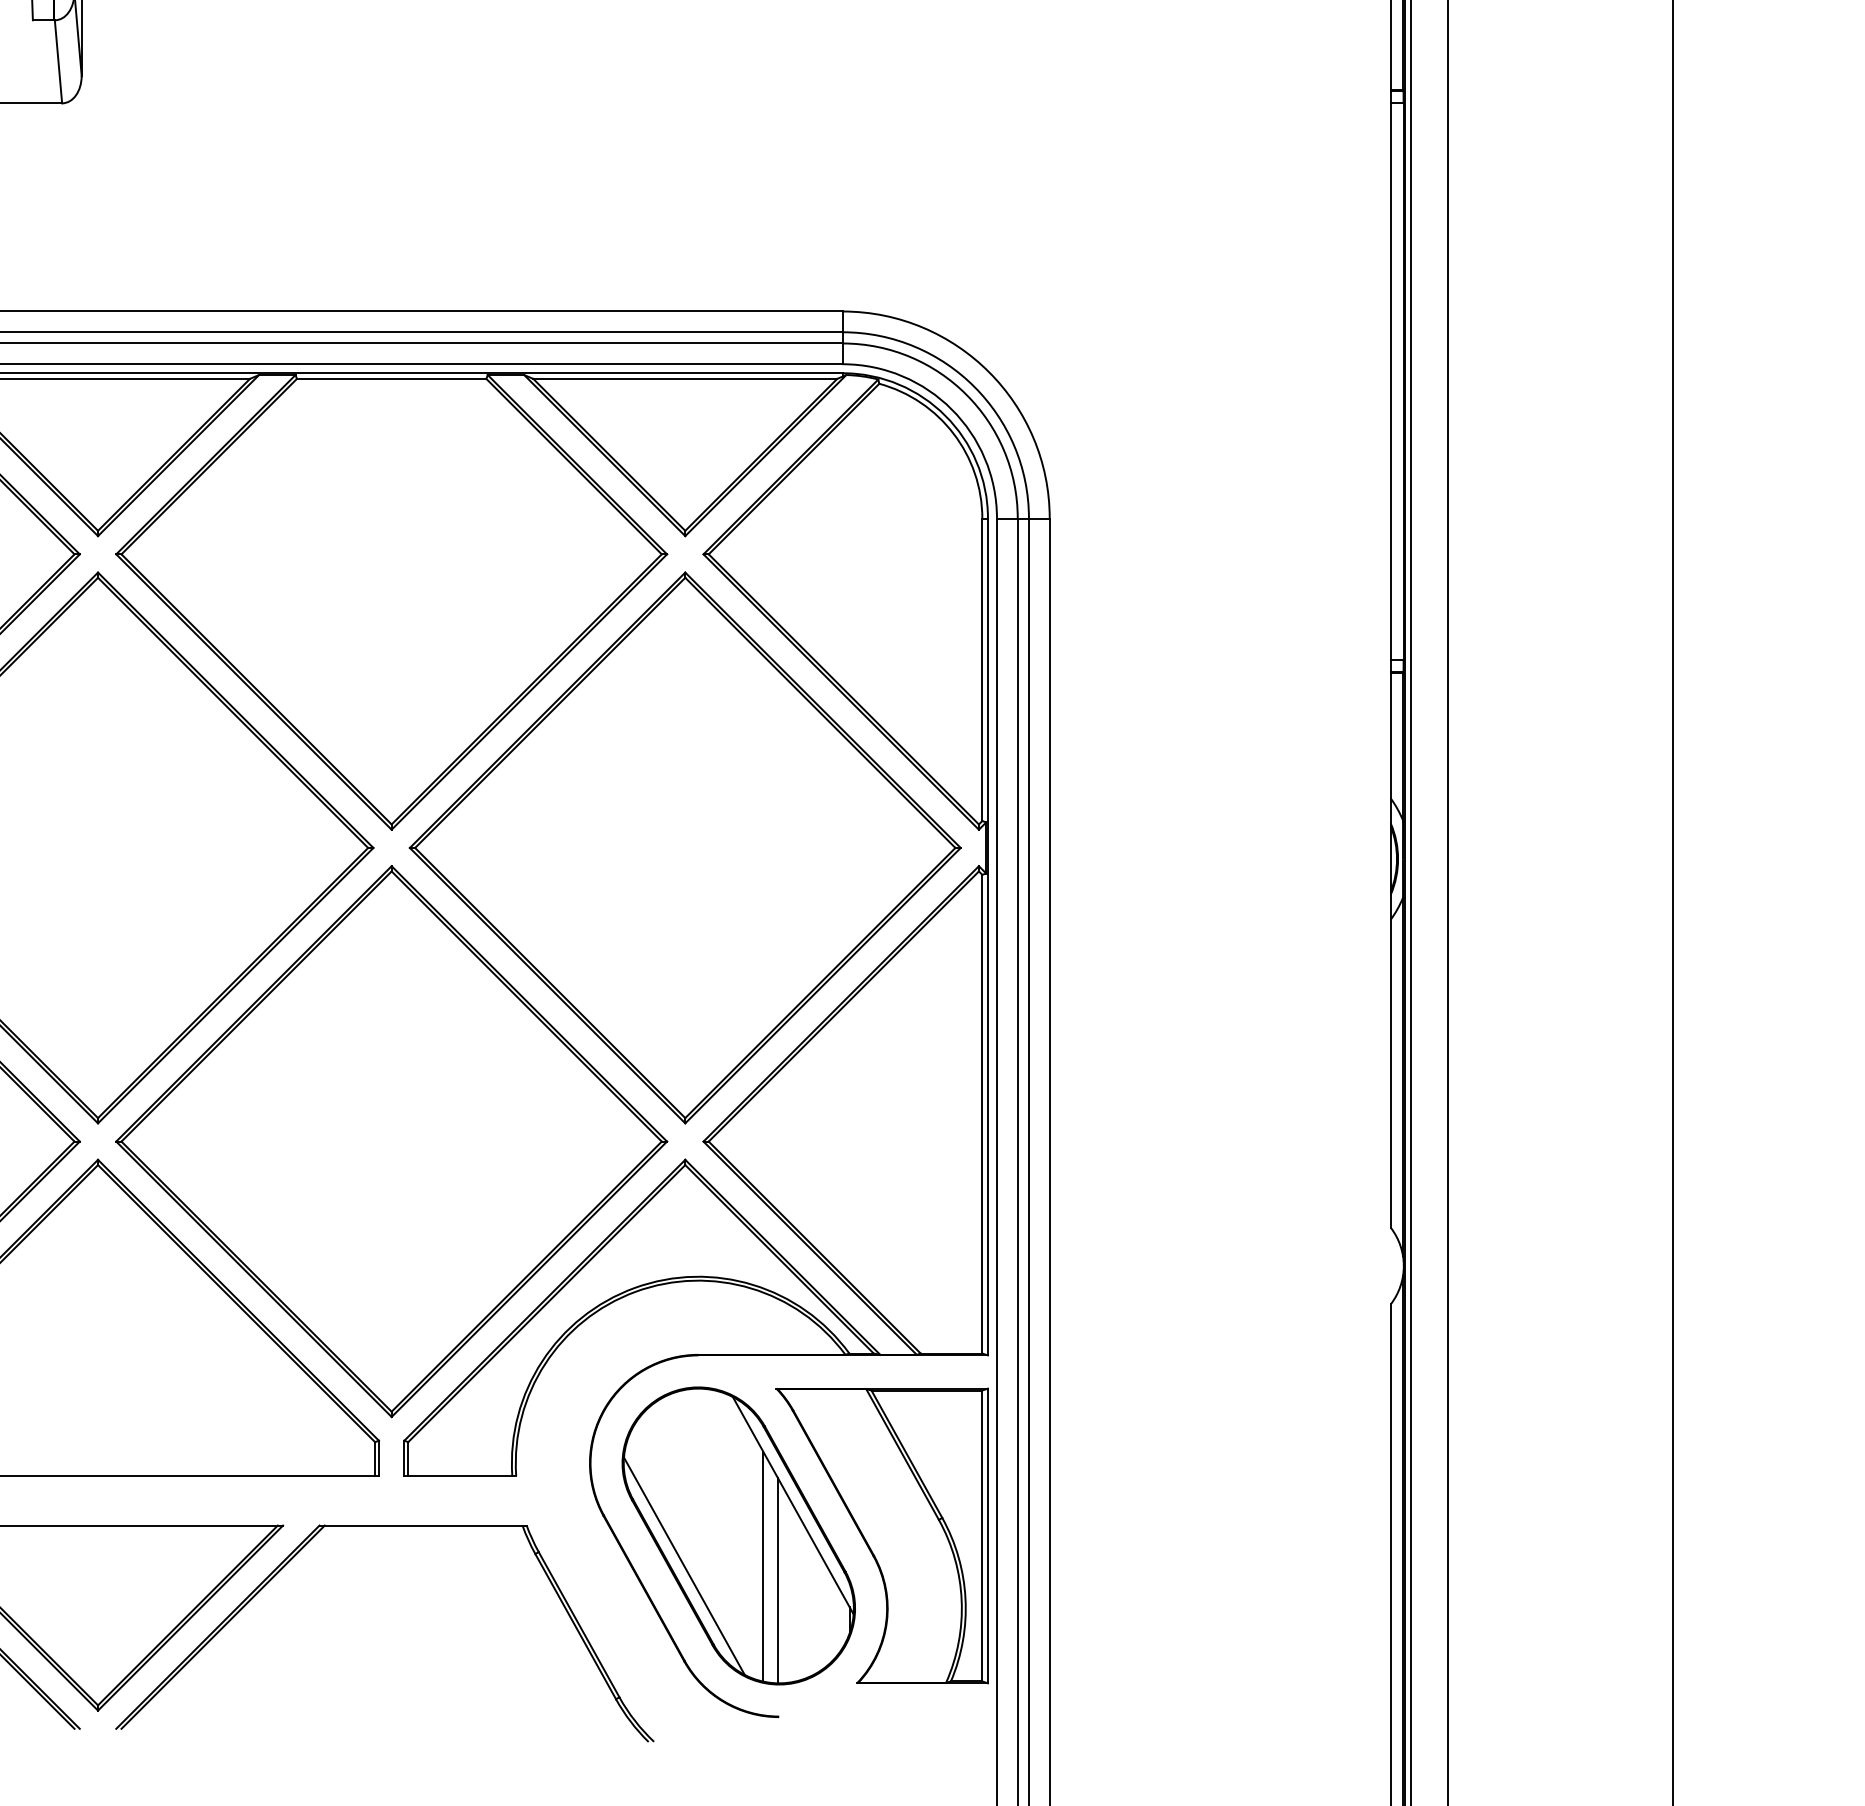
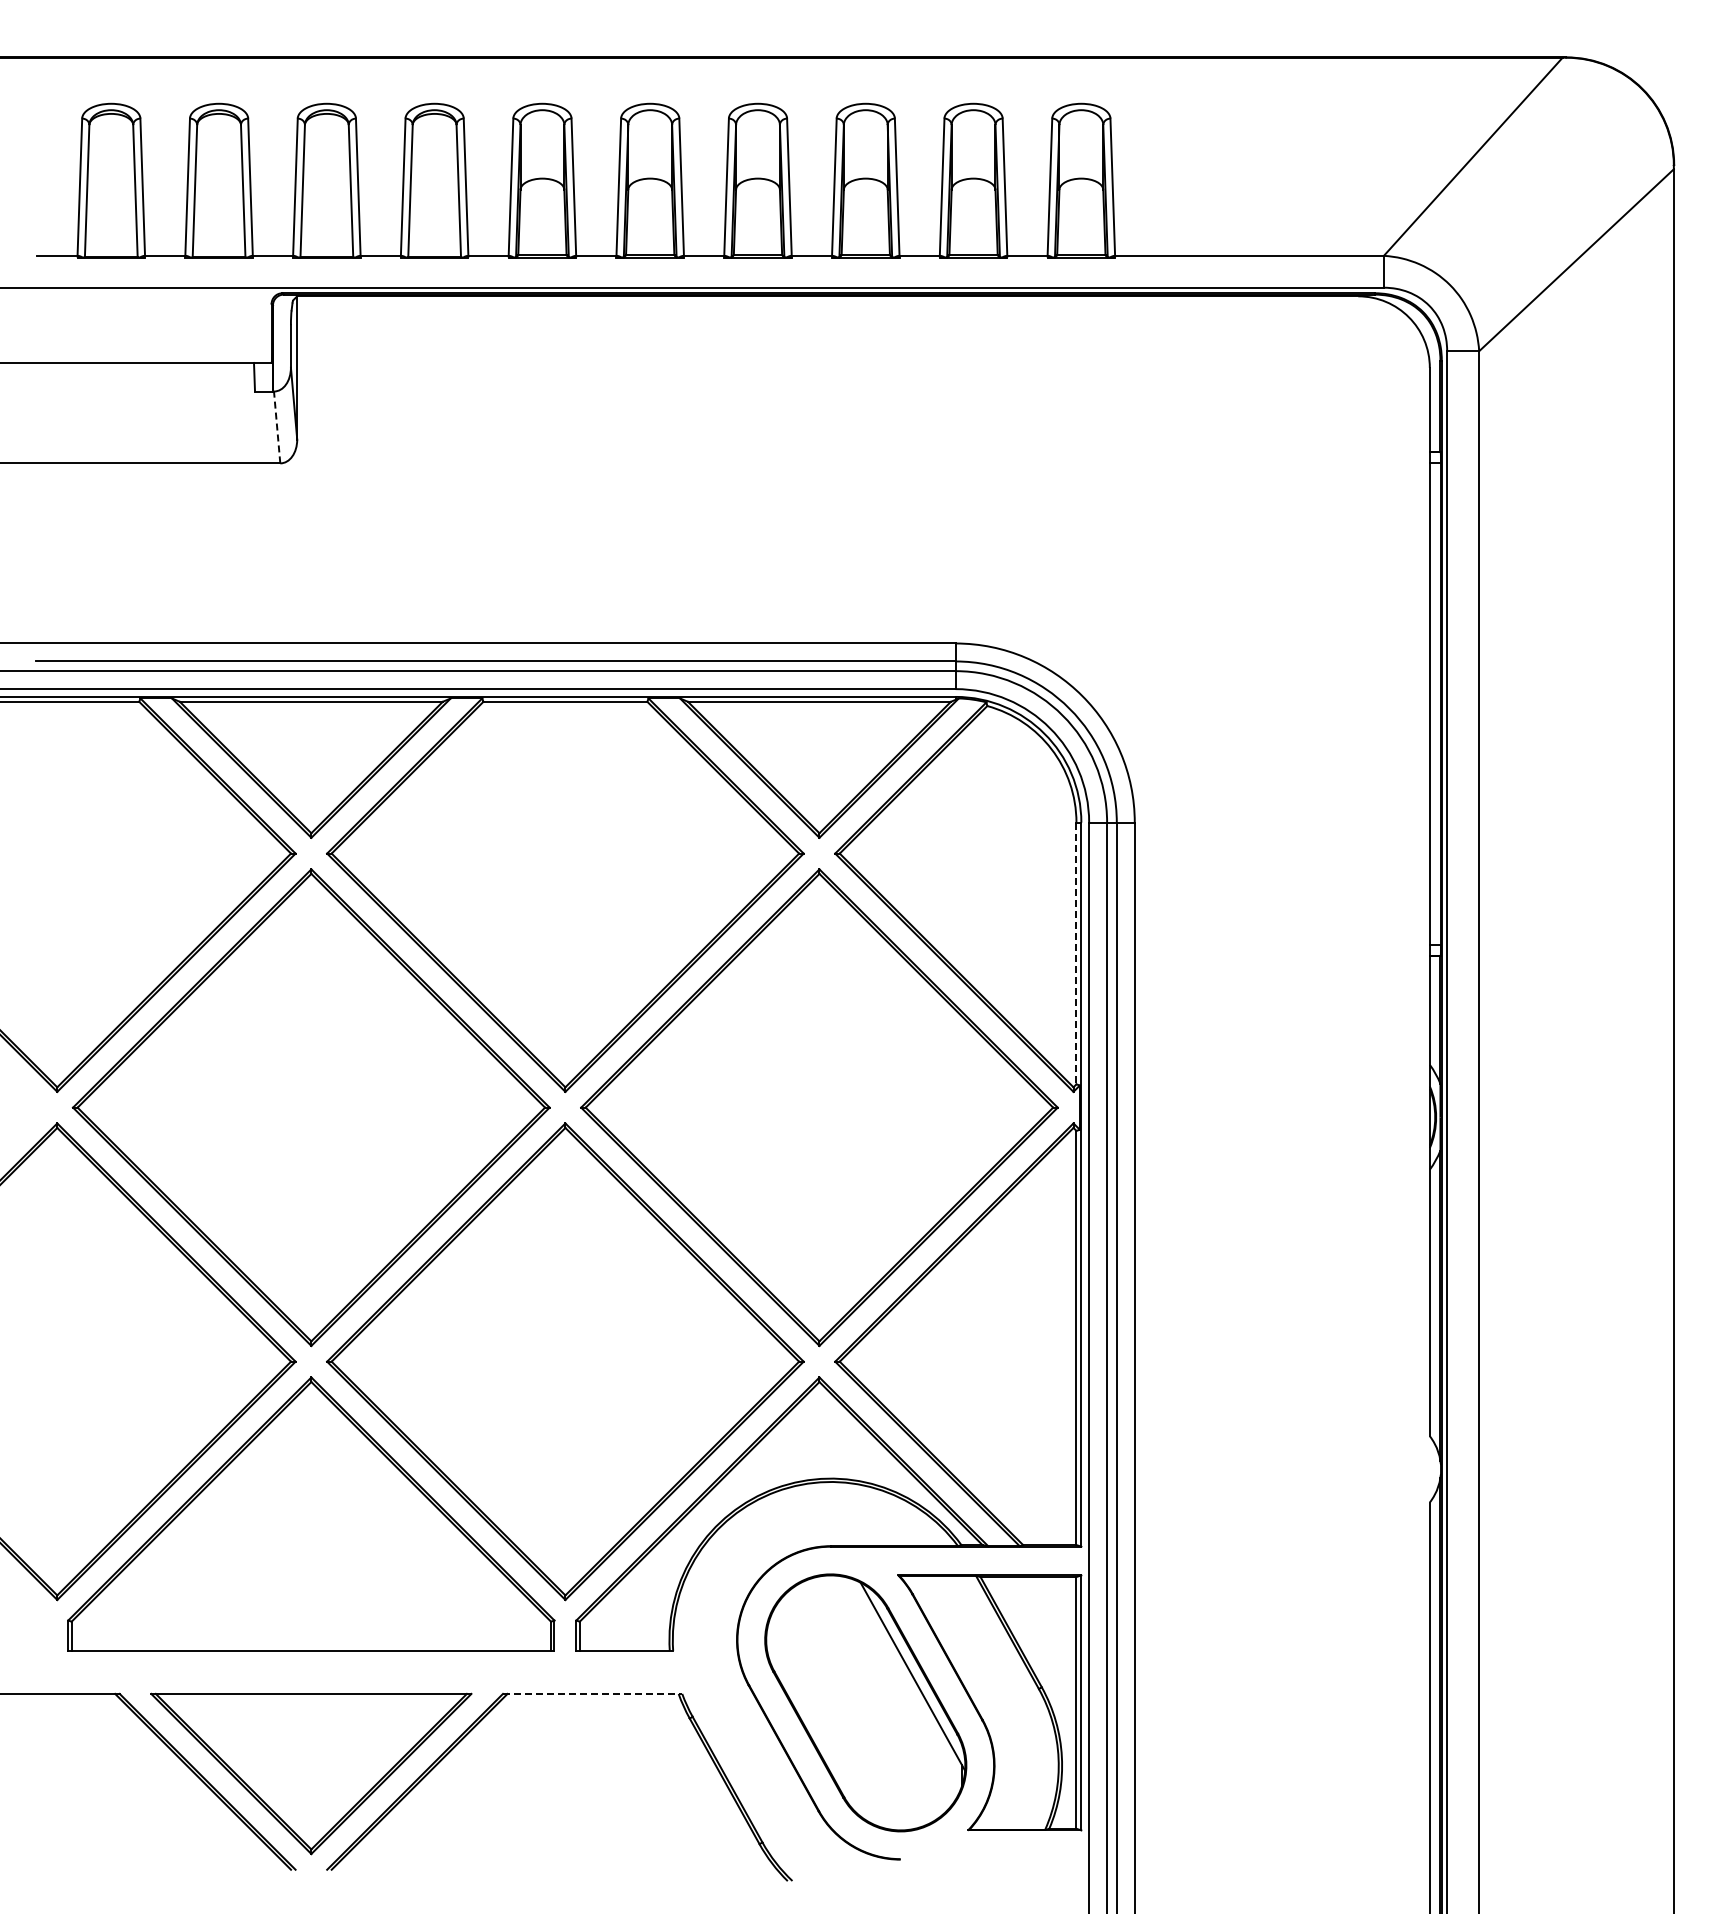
line: (58, 60) -> (277, 426), solid -> dashed
line: (982, 669) -> (1076, 953), solid -> dashed
line: (422, 1525) -> (592, 1693), solid -> dashed
line: (684, 1566) -> (818, 1729), removed
line: (763, 1566) -> (887, 1729), removed
line: (777, 1580) -> (899, 1741), removed

